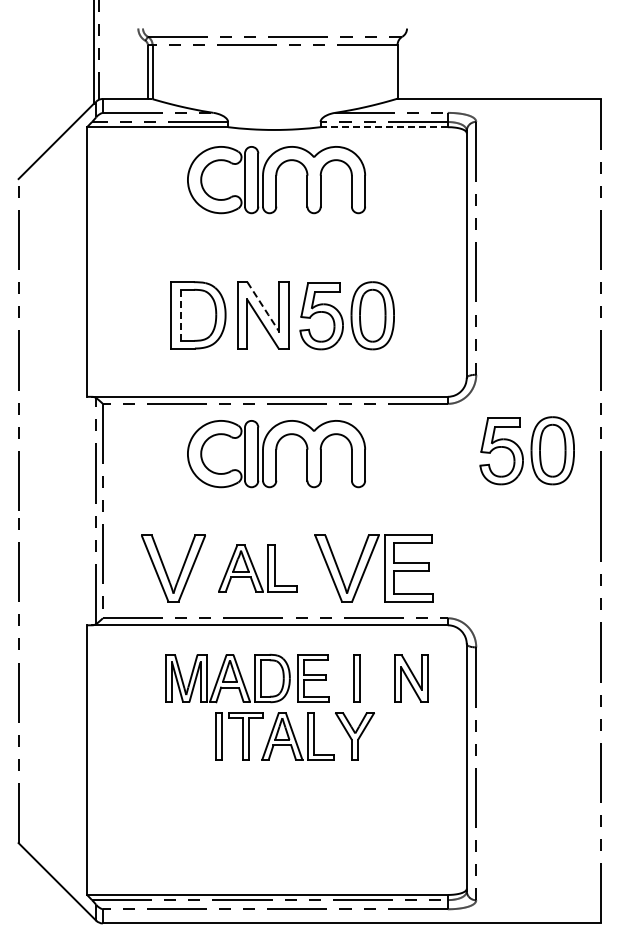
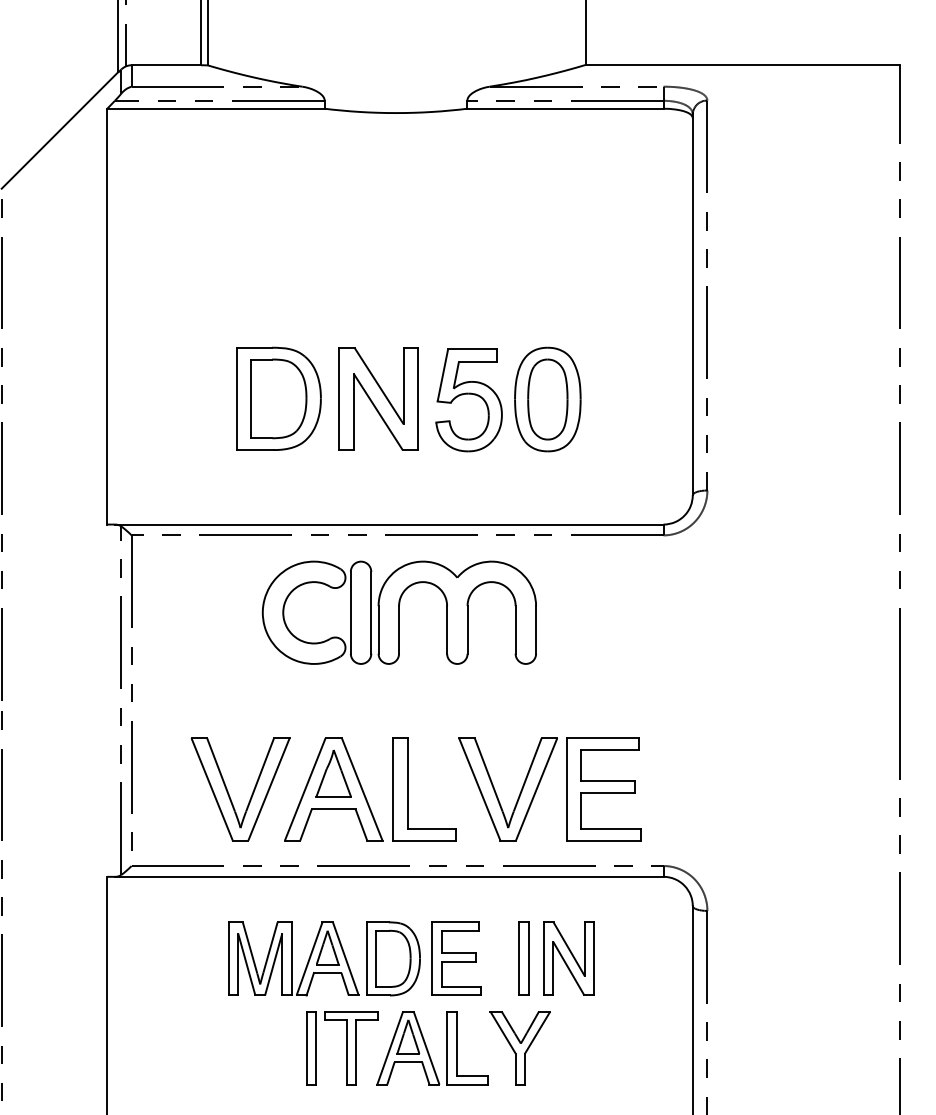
line: (384, 127) -> (565, 109), dashed -> solid
part: (276, 180) -> (399, 190), removed
line: (263, 307) -> (379, 386), dashed -> solid
line: (180, 315) -> (251, 399), dashed -> solid
part: (526, 450) -> (784, 607), removed
part: (257, 568) -> (370, 789), size x1.43
part: (411, 678) -> (569, 958), moved

